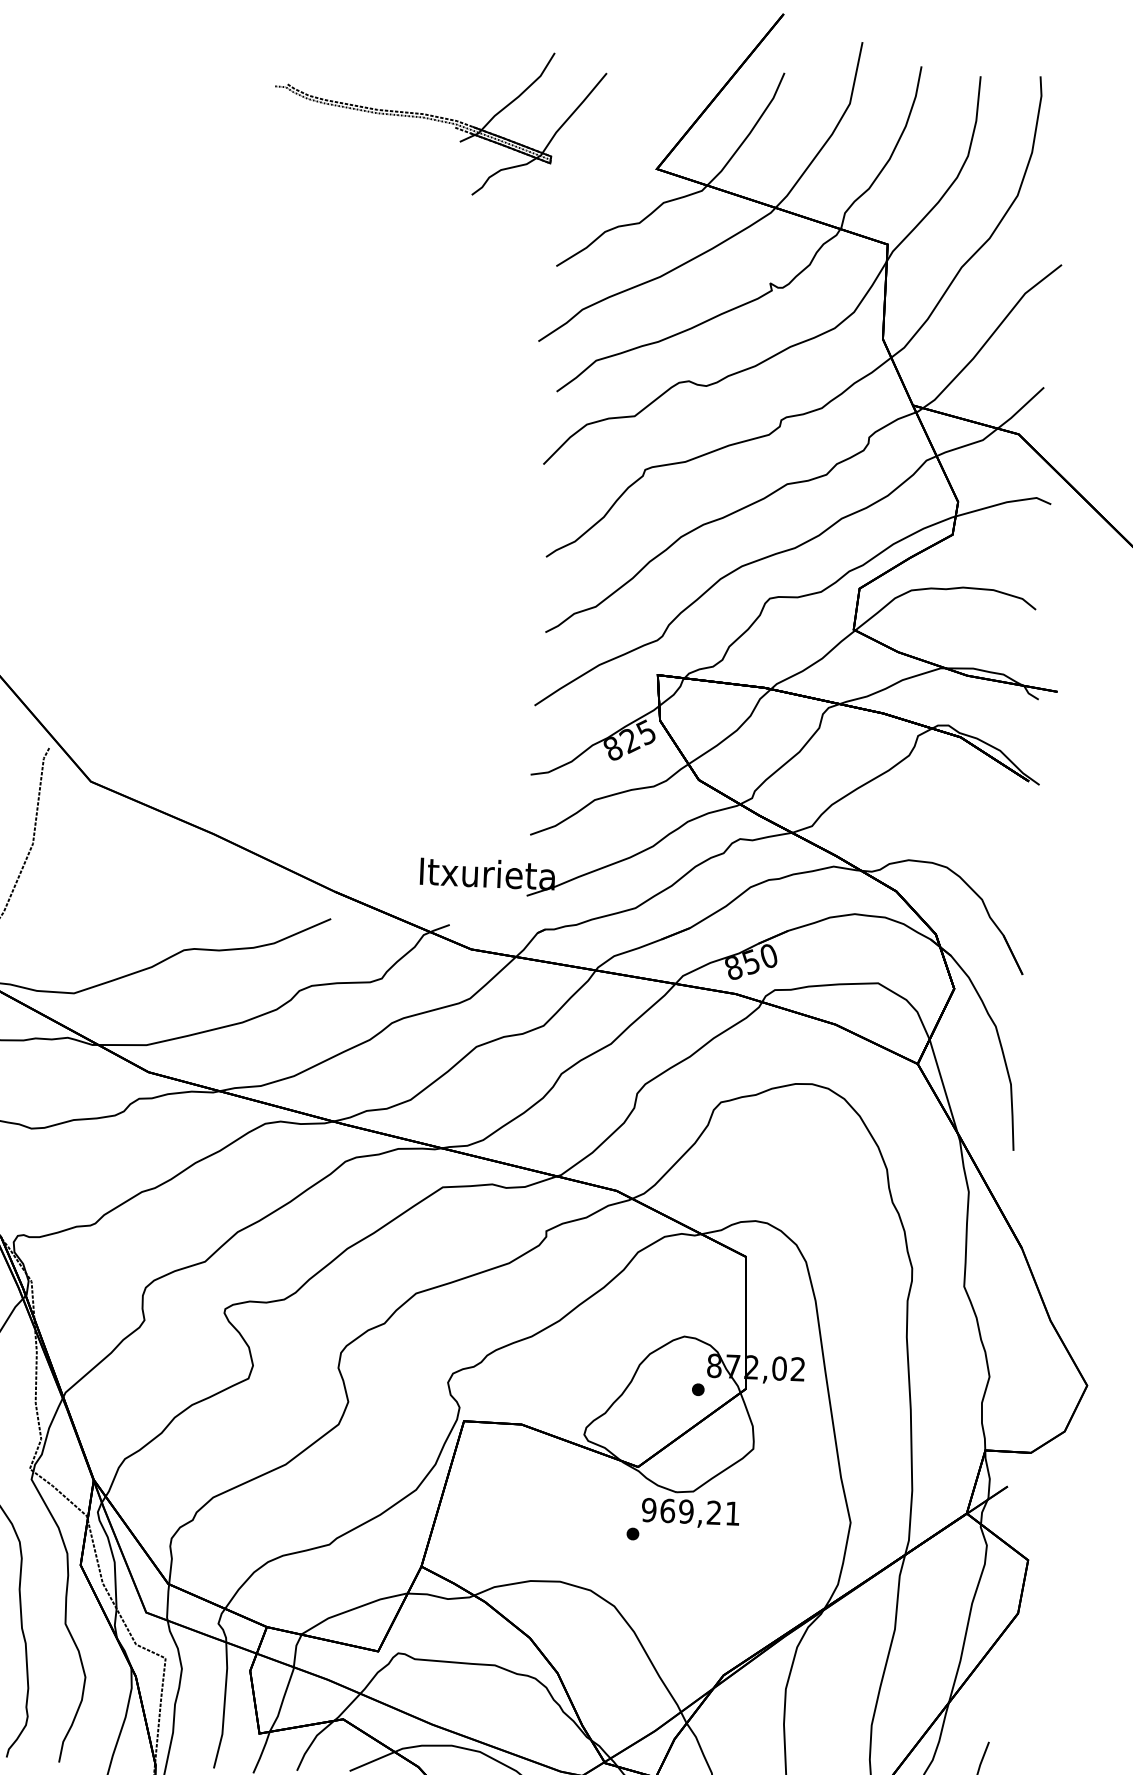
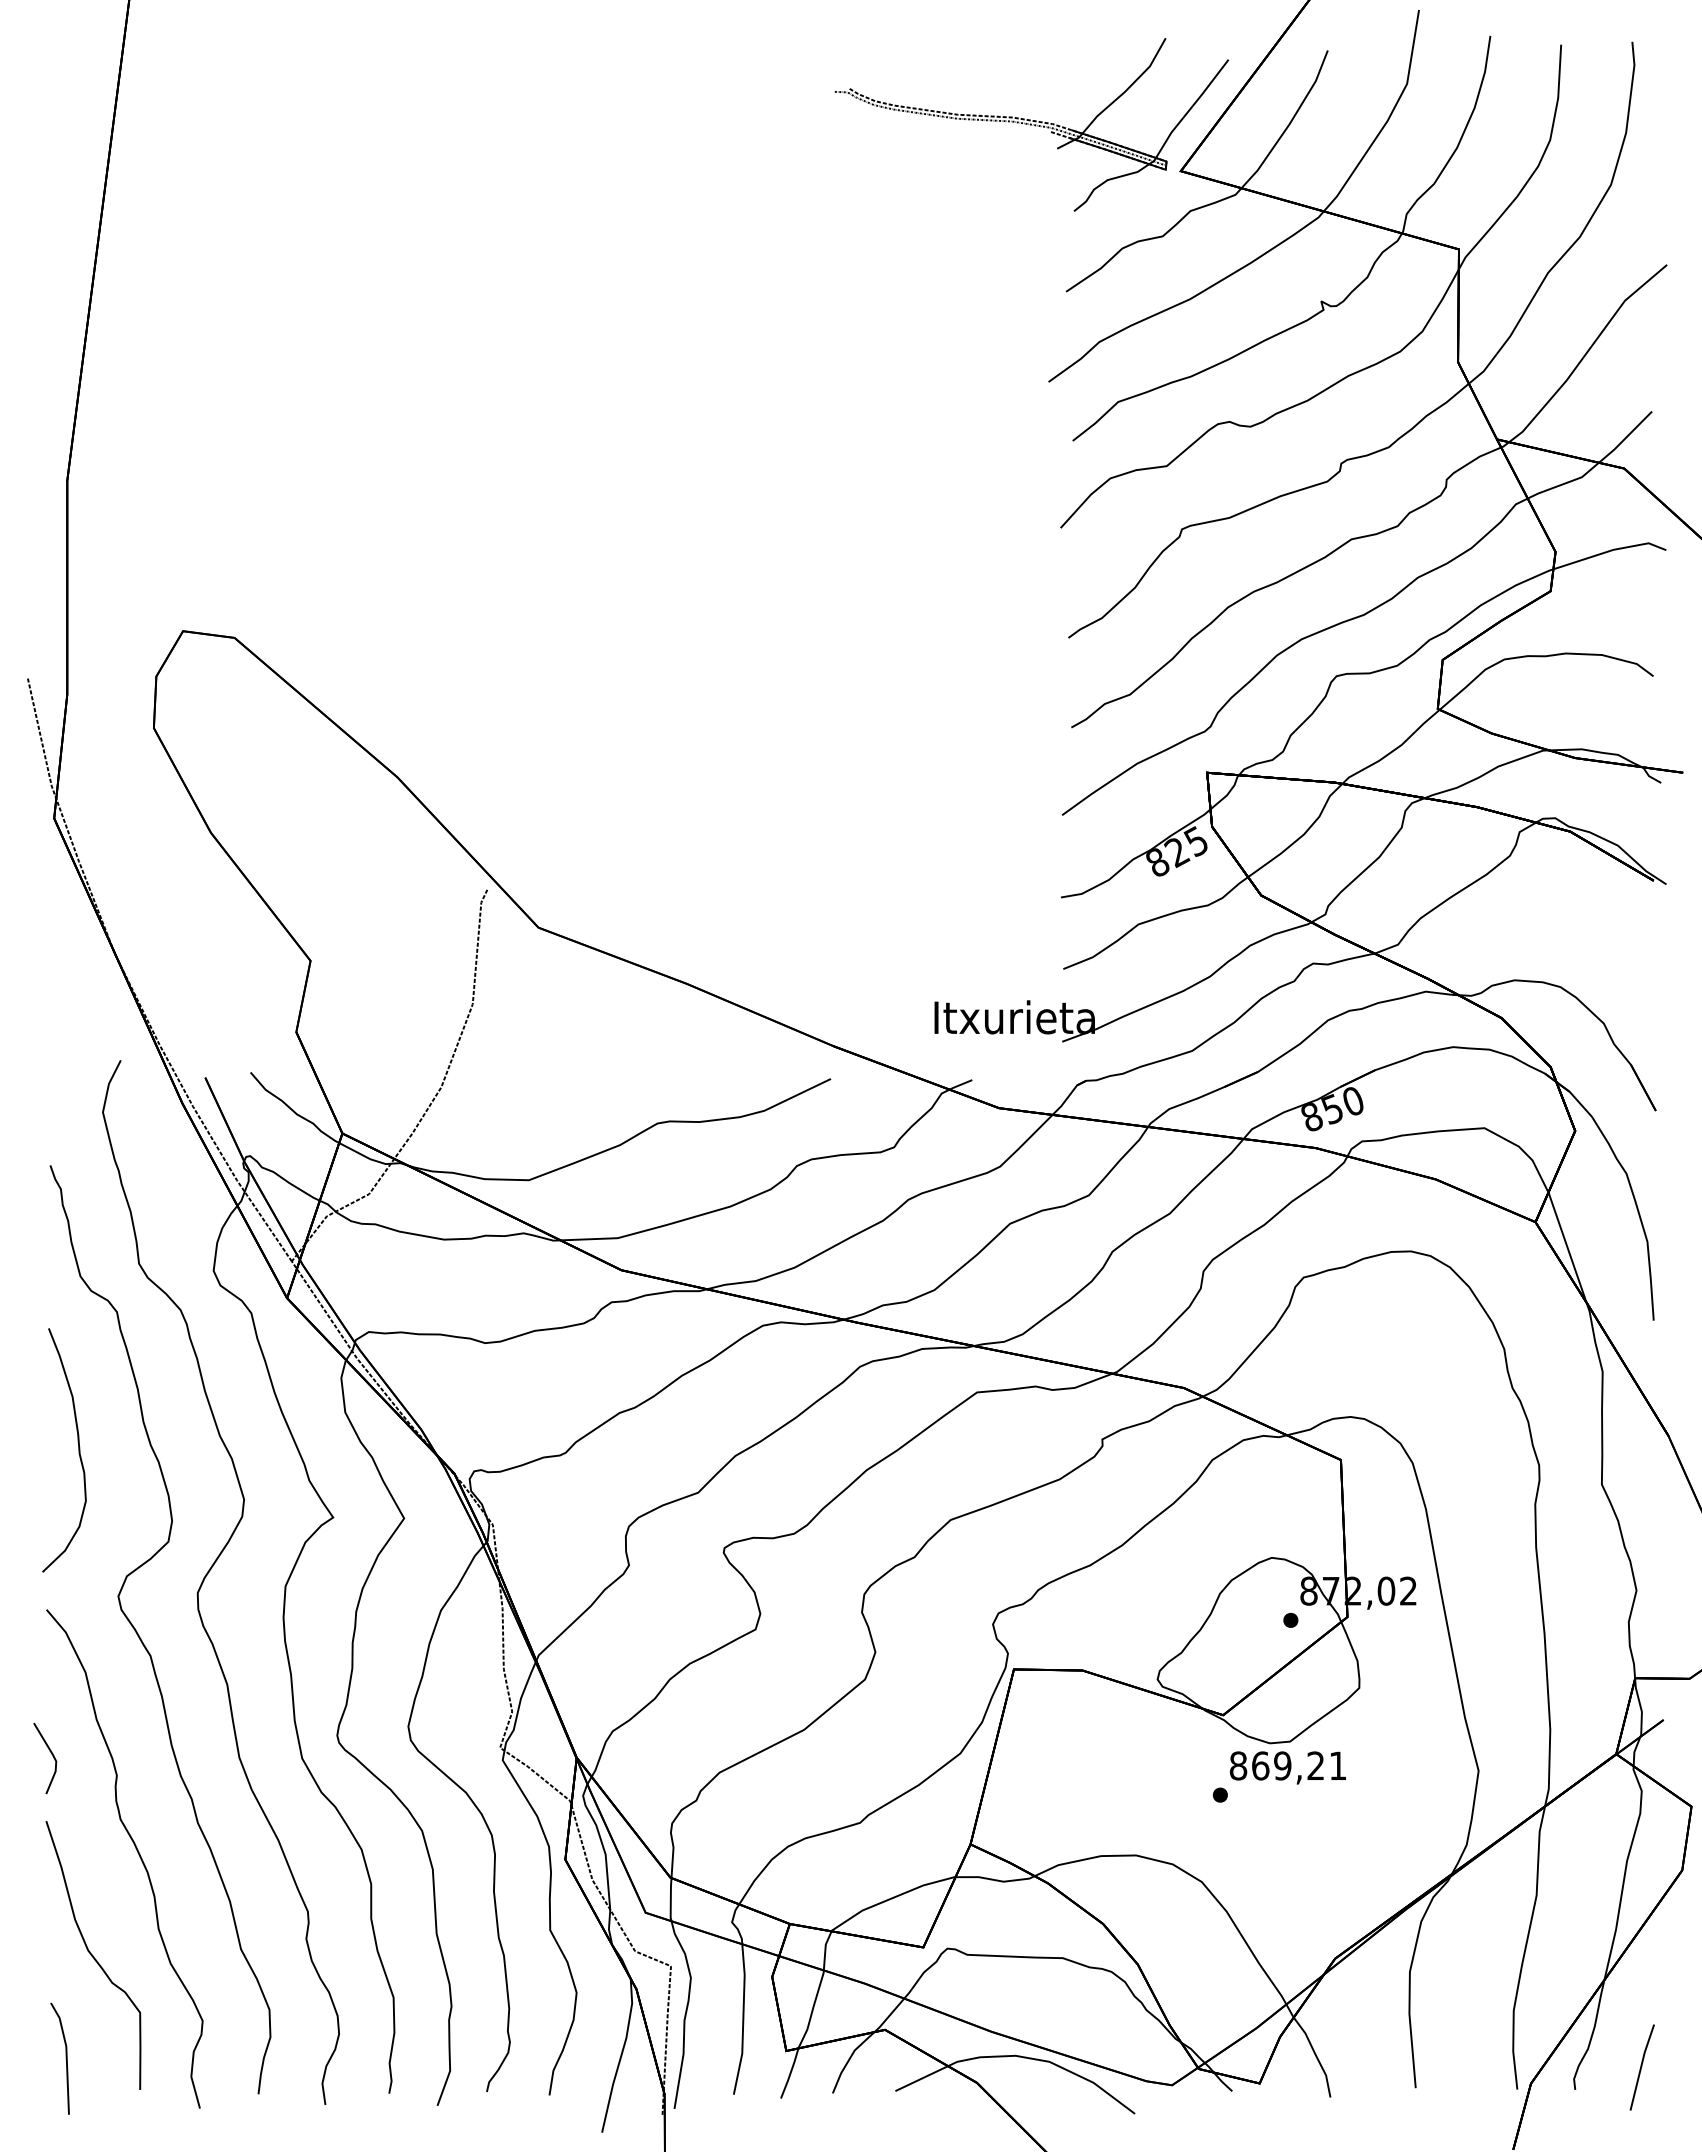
part: (439, 120) -> (1031, 124), moved
text: (649, 1509) -> (1238, 1765), 969,21 -> 869,21

